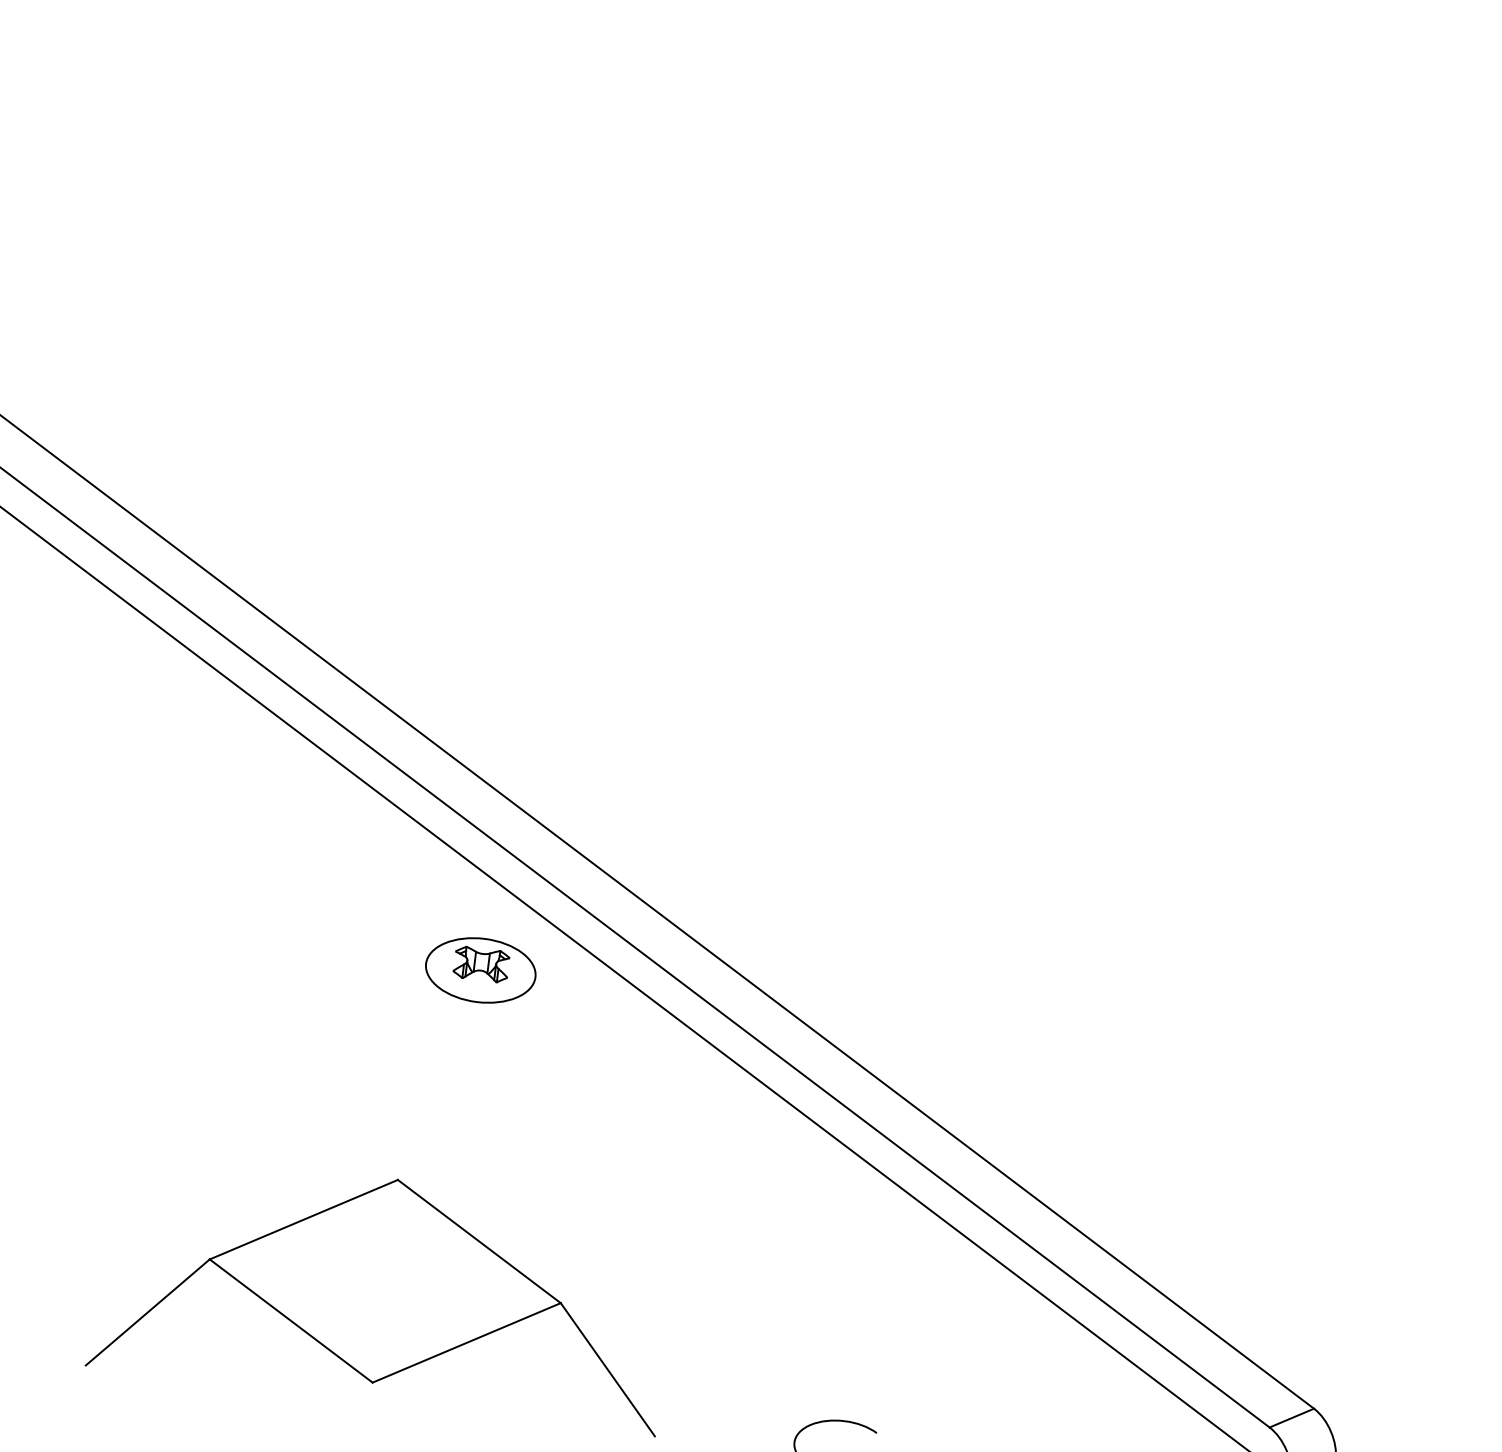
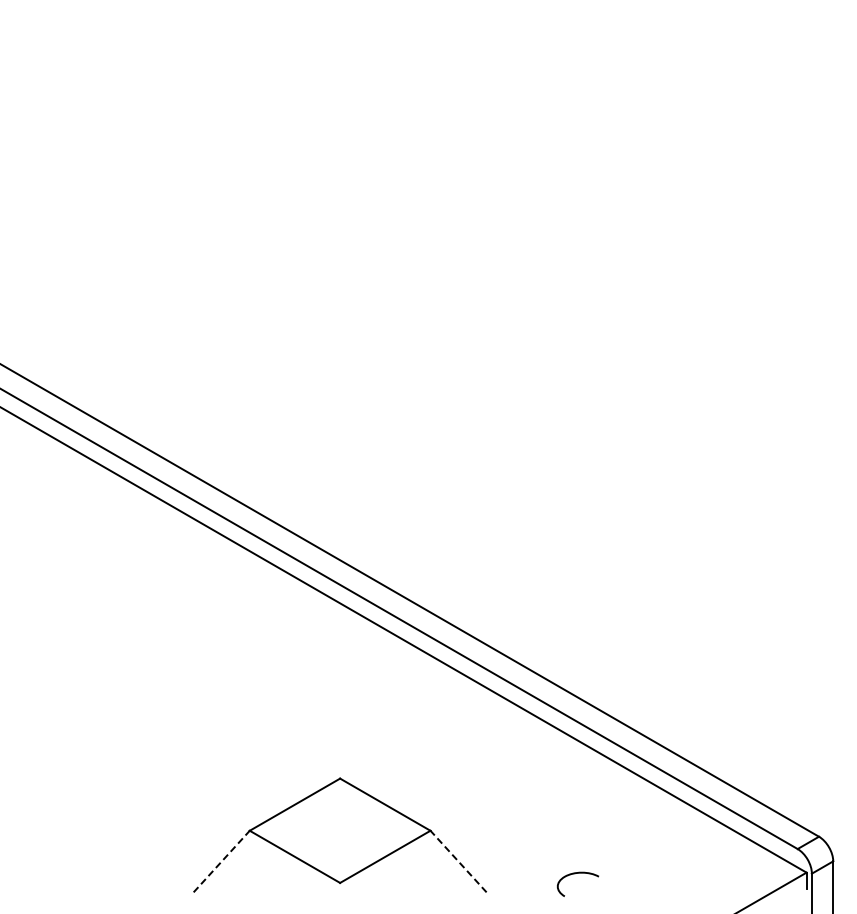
part: (479, 970) -> (368, 667), removed
line: (147, 1312) -> (221, 861), solid -> dashed
line: (607, 1369) -> (458, 861), solid -> dashed

